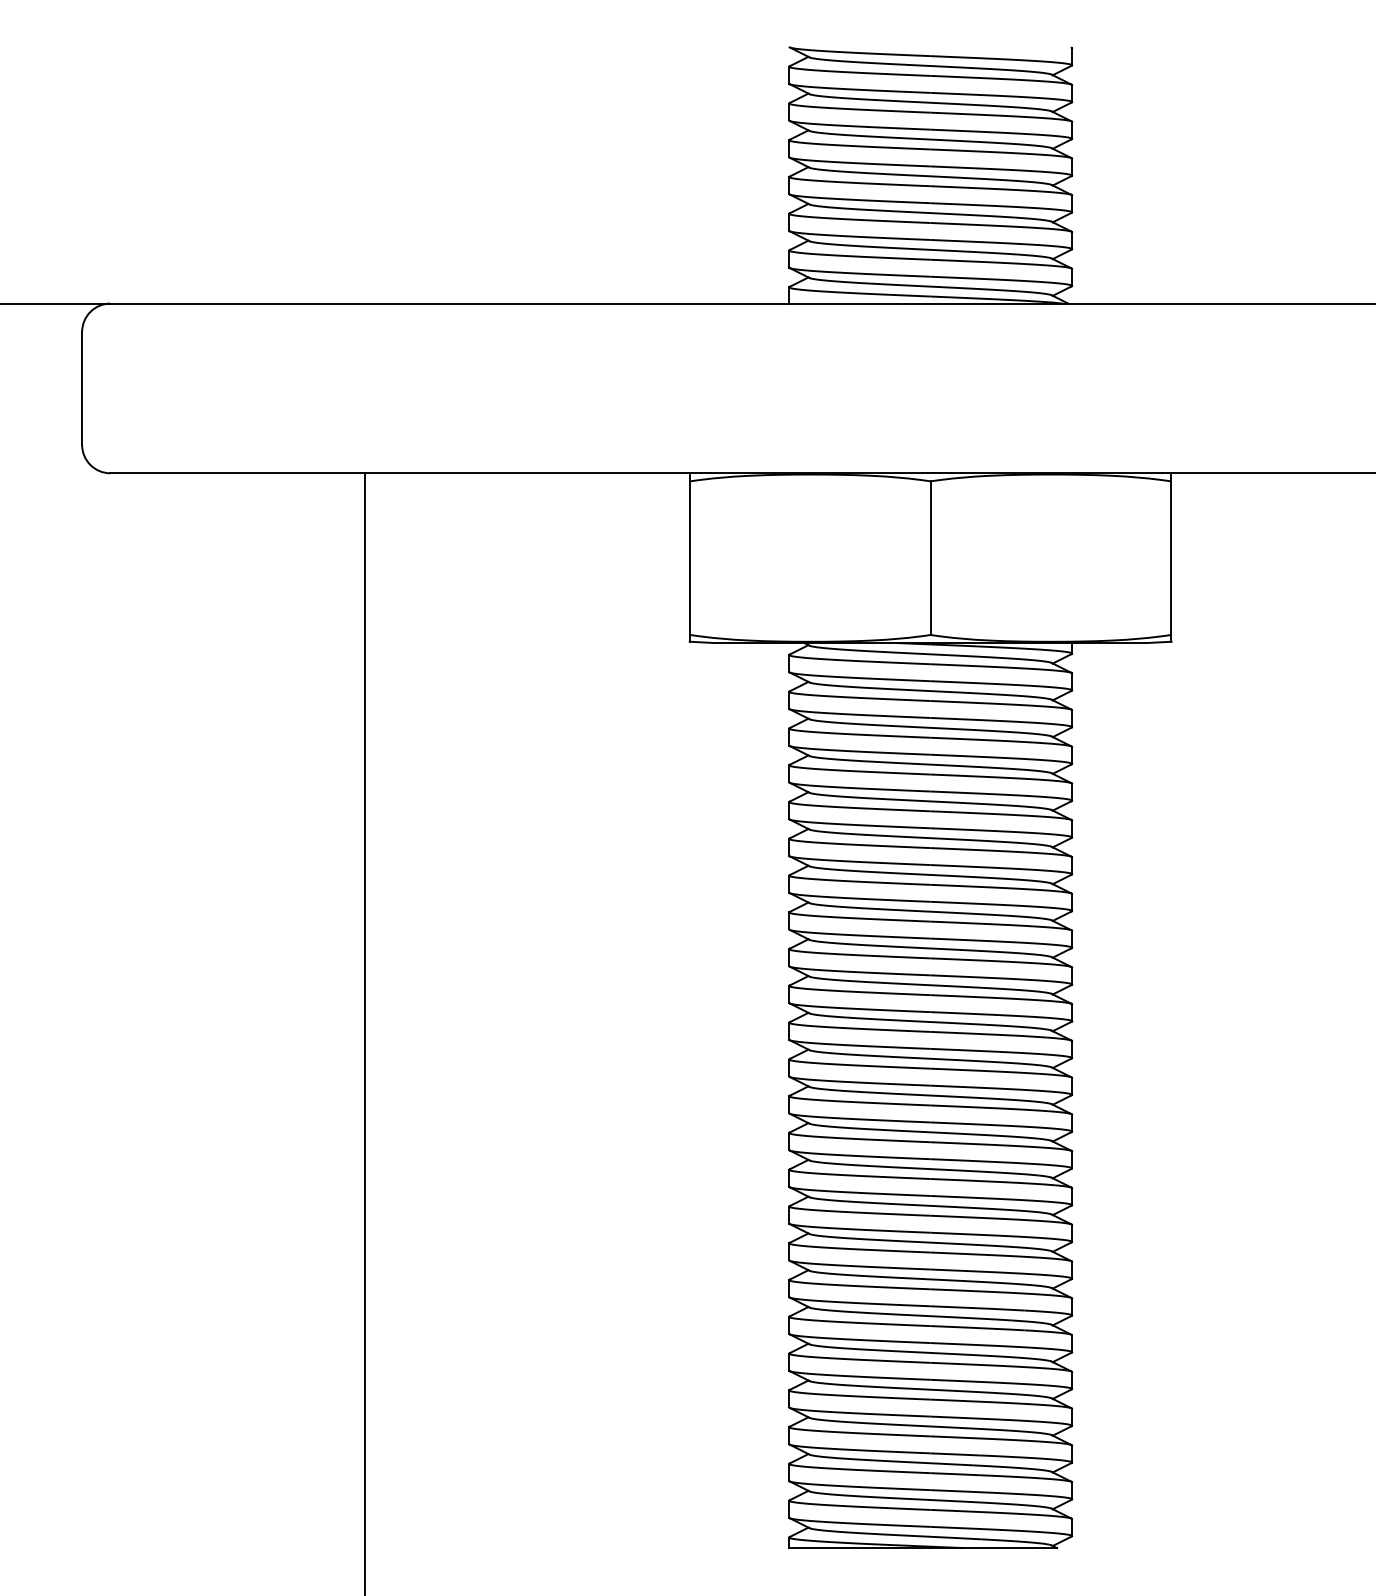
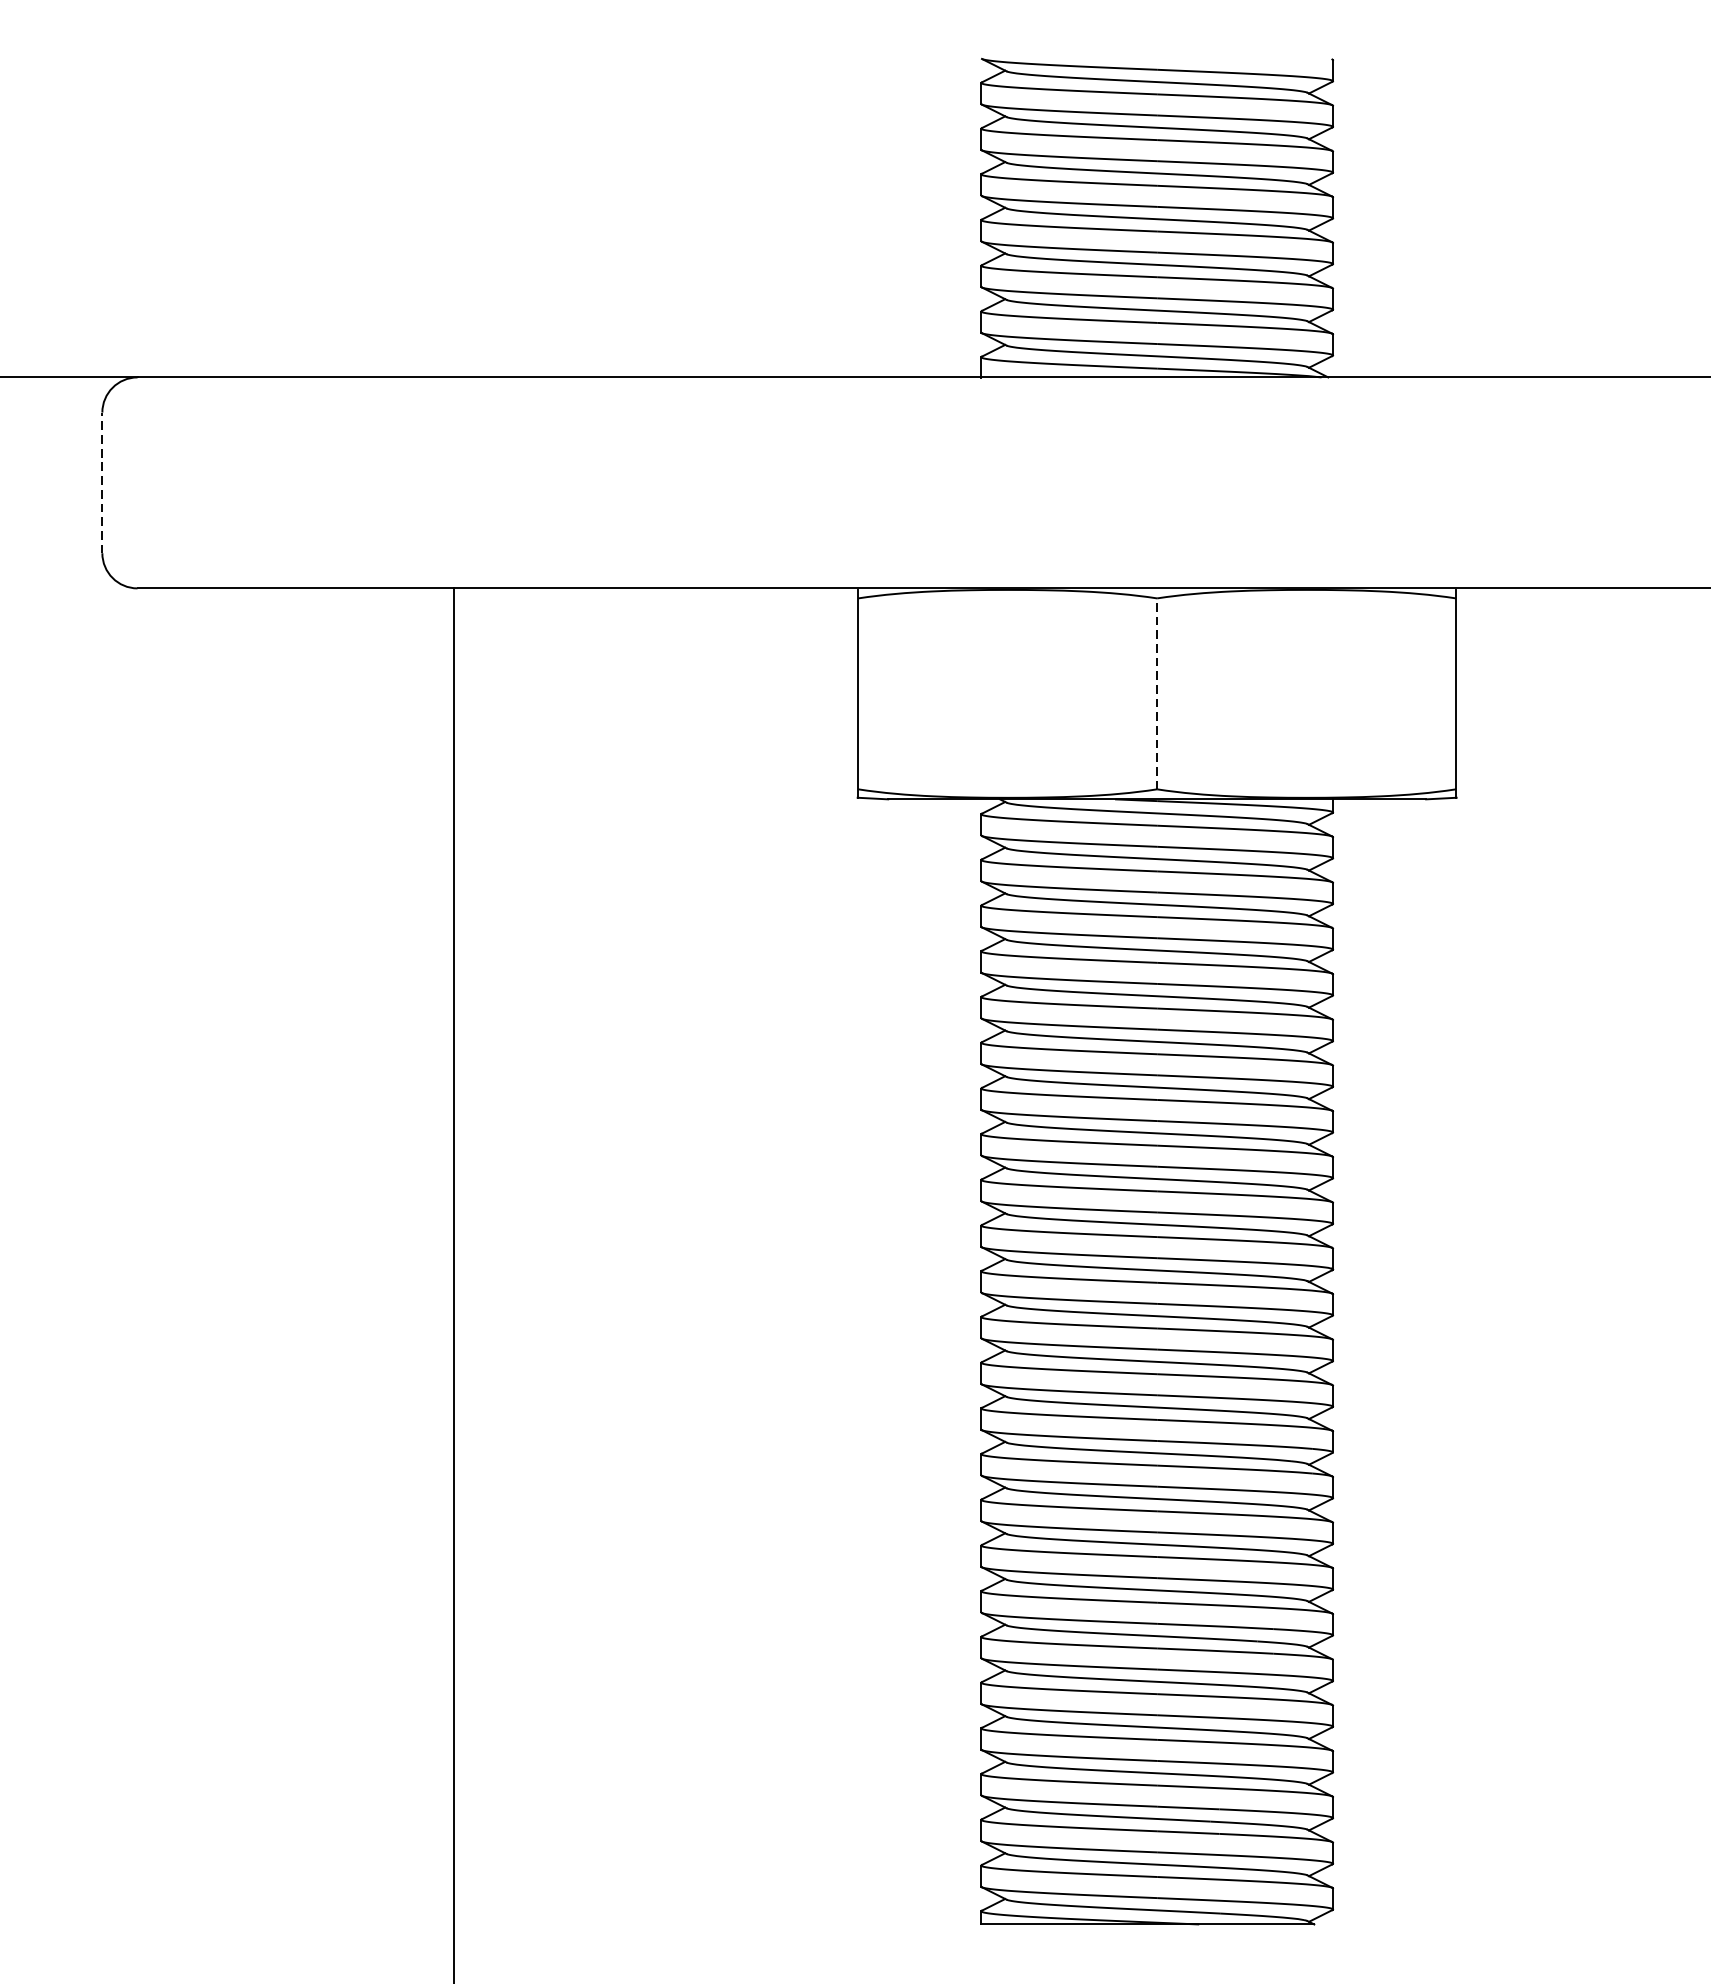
line: (82, 388) -> (102, 482), solid -> dashed
line: (930, 558) -> (1156, 694), solid -> dashed

